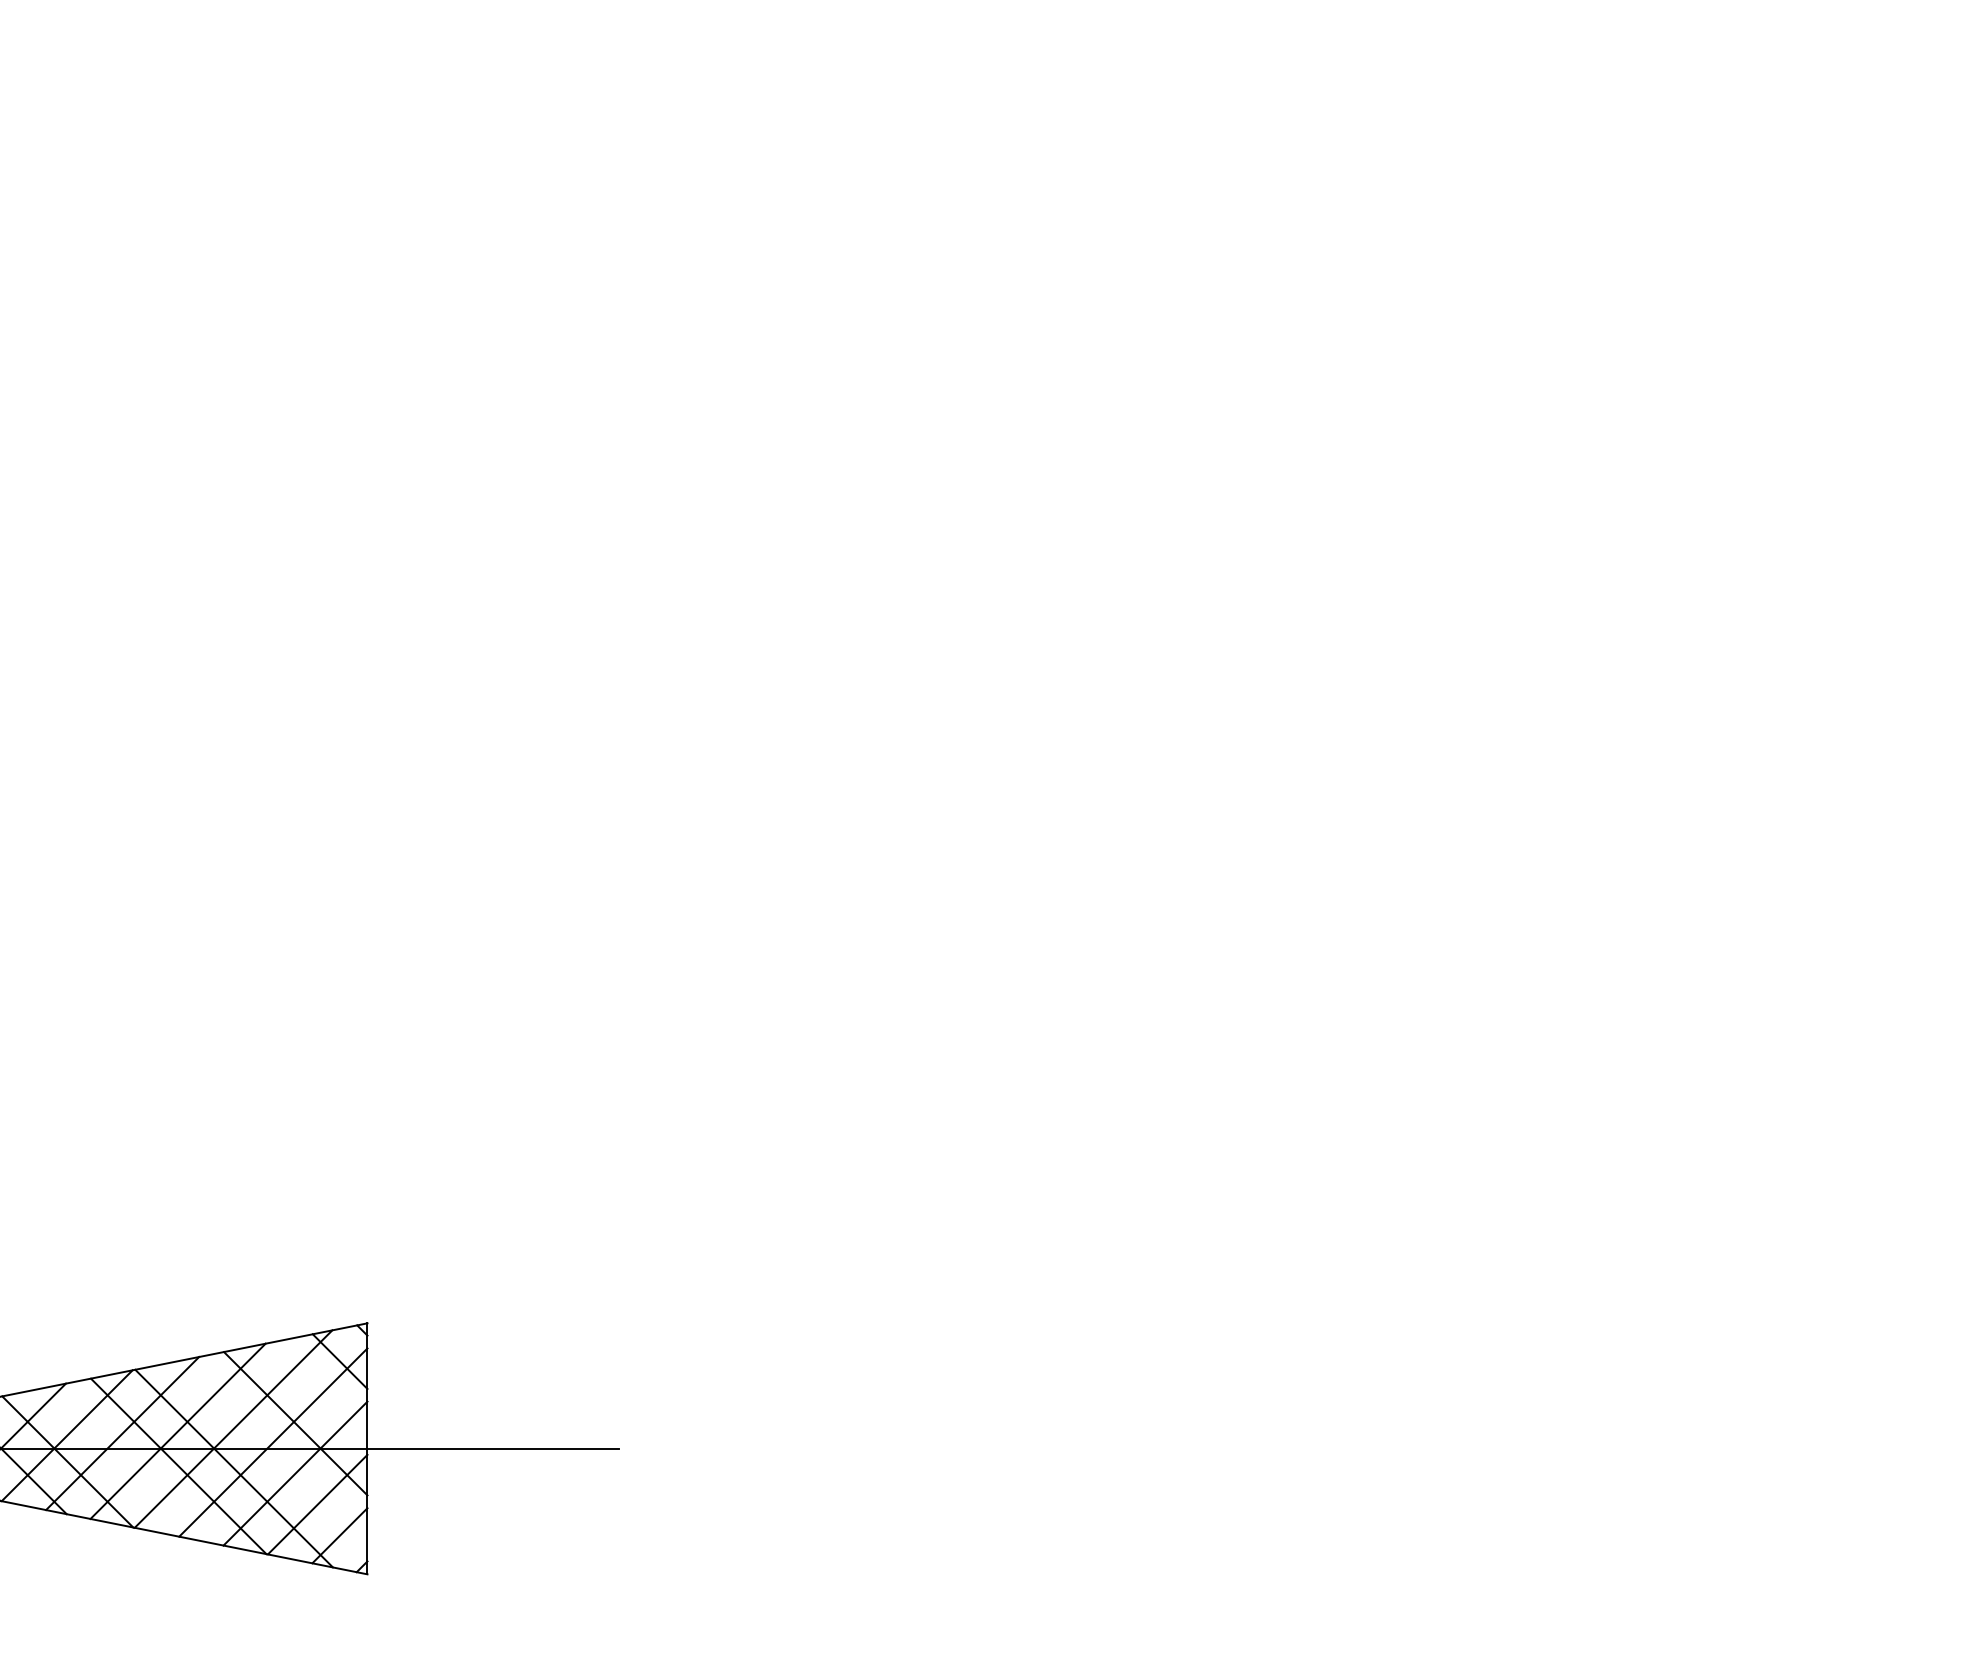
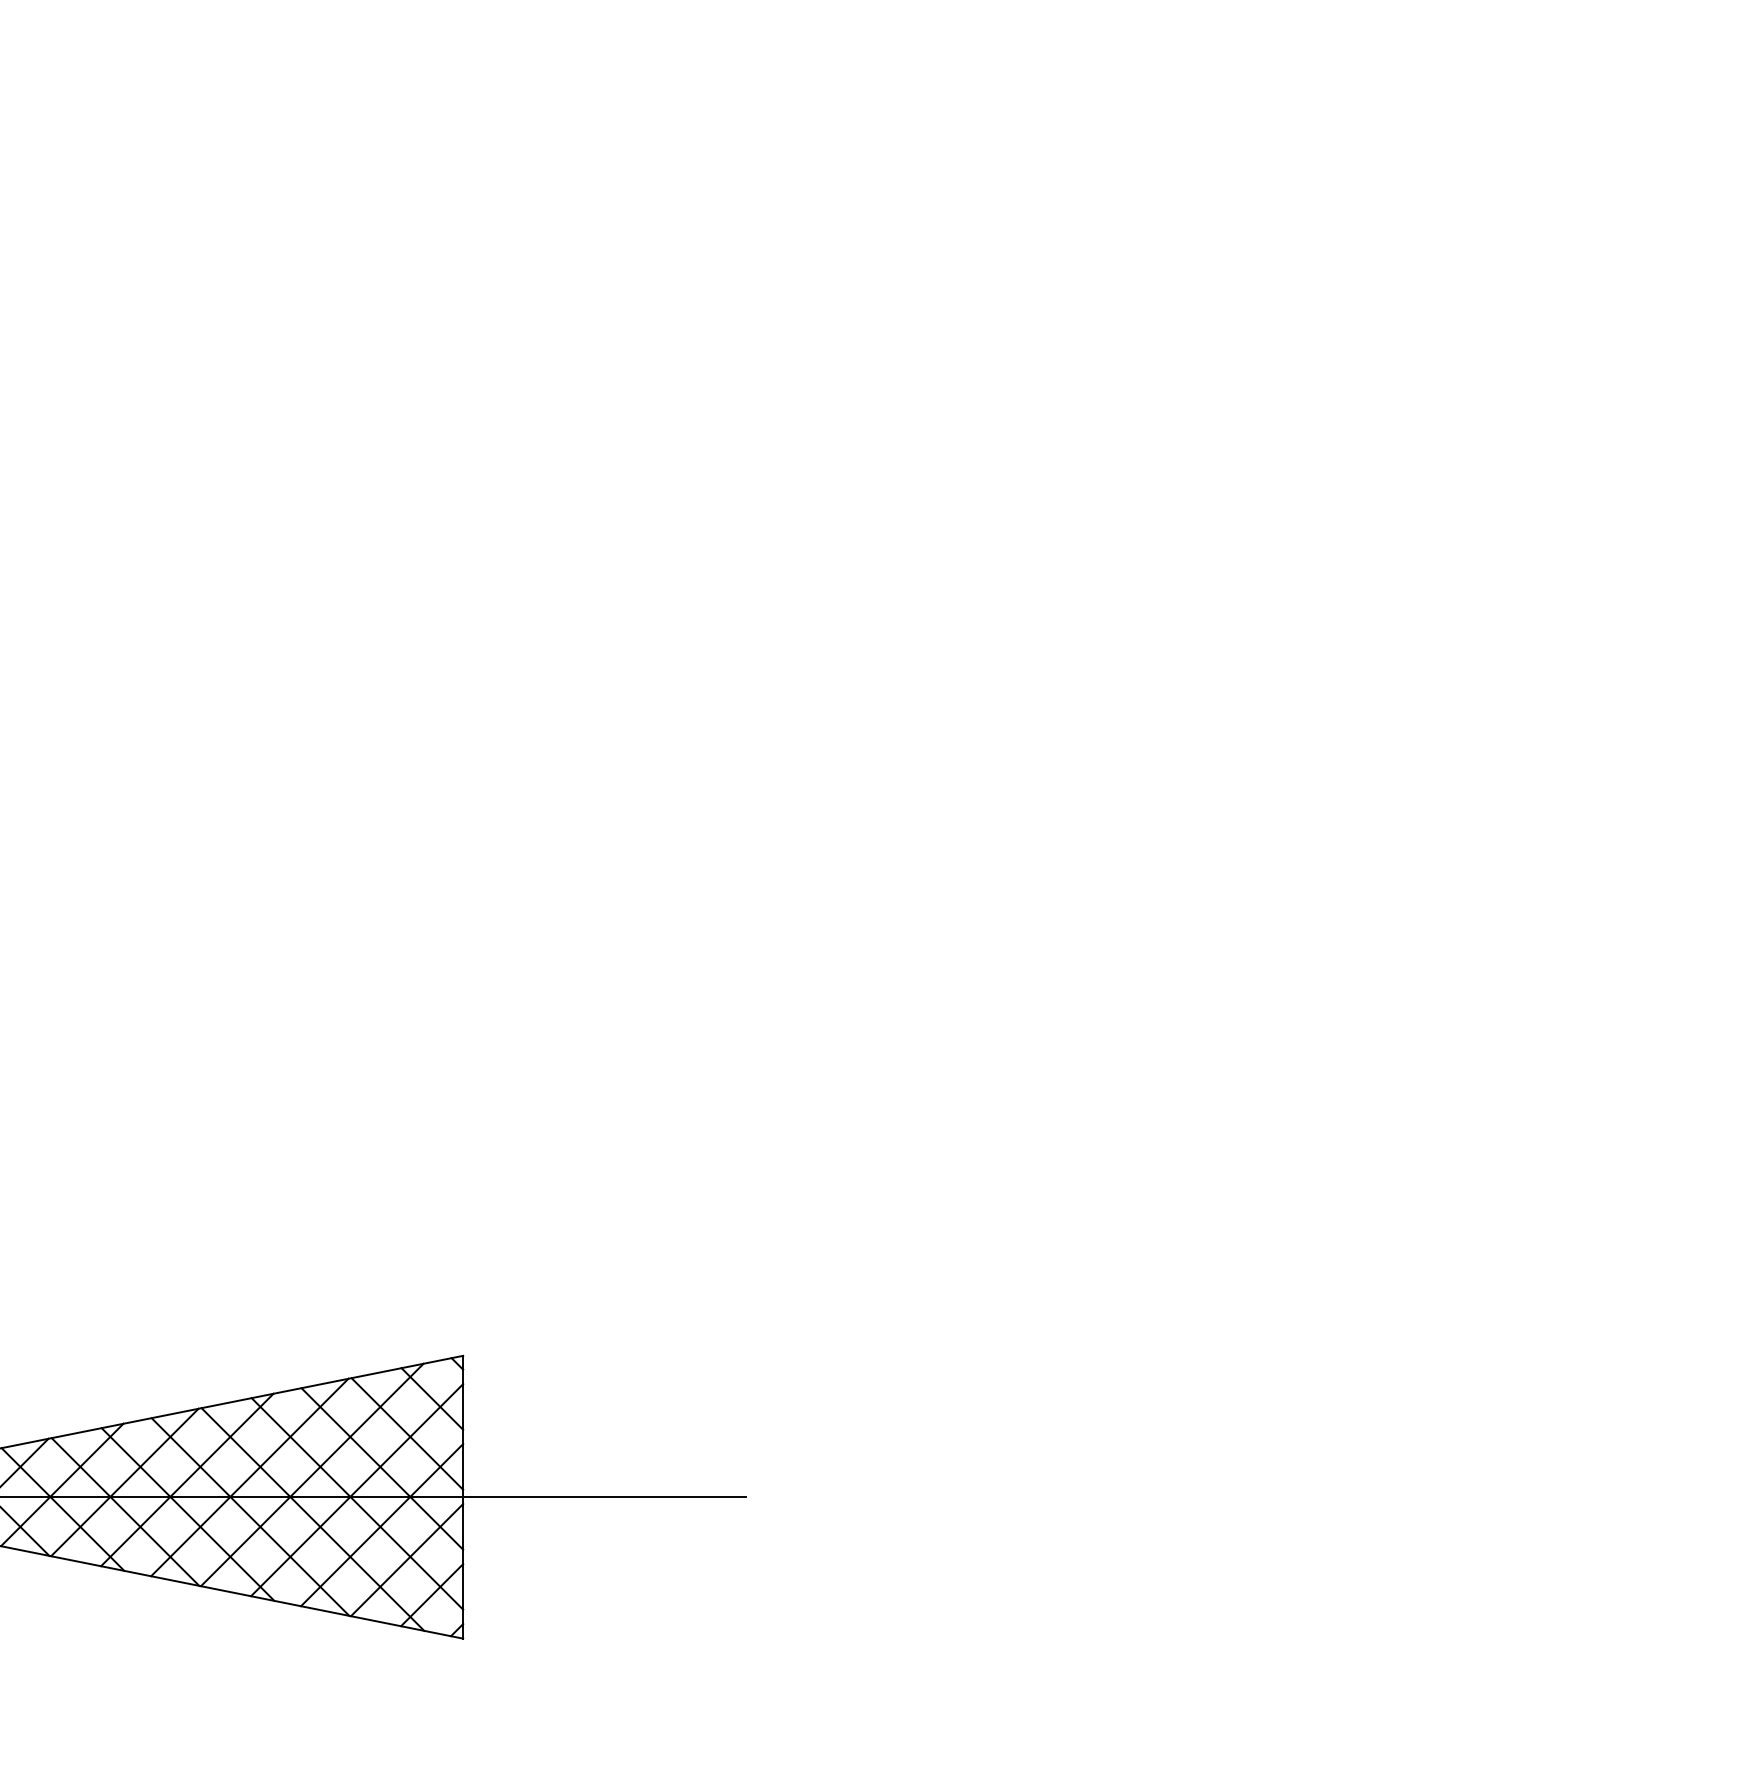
line: (317, 1392) -> (406, 1433), added
line: (273, 1454) -> (357, 1503), added
line: (122, 1463) -> (187, 1513), added

